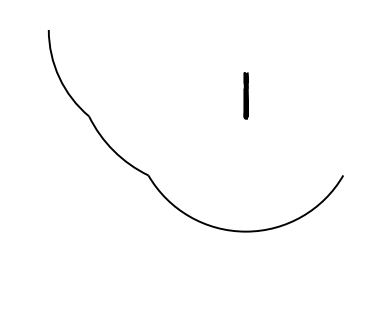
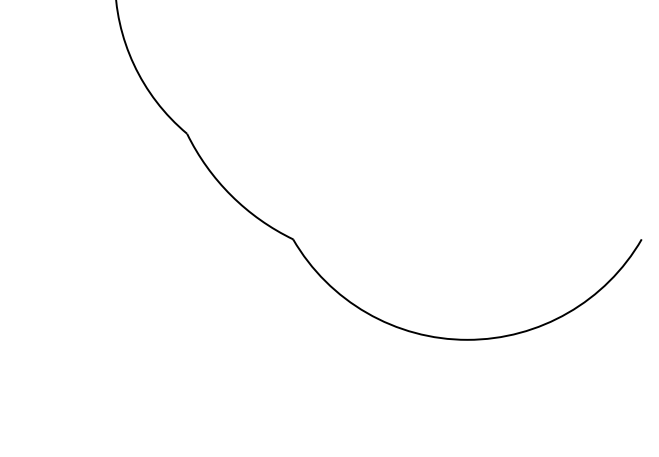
part: (245, 95) -> (466, 96), removed

